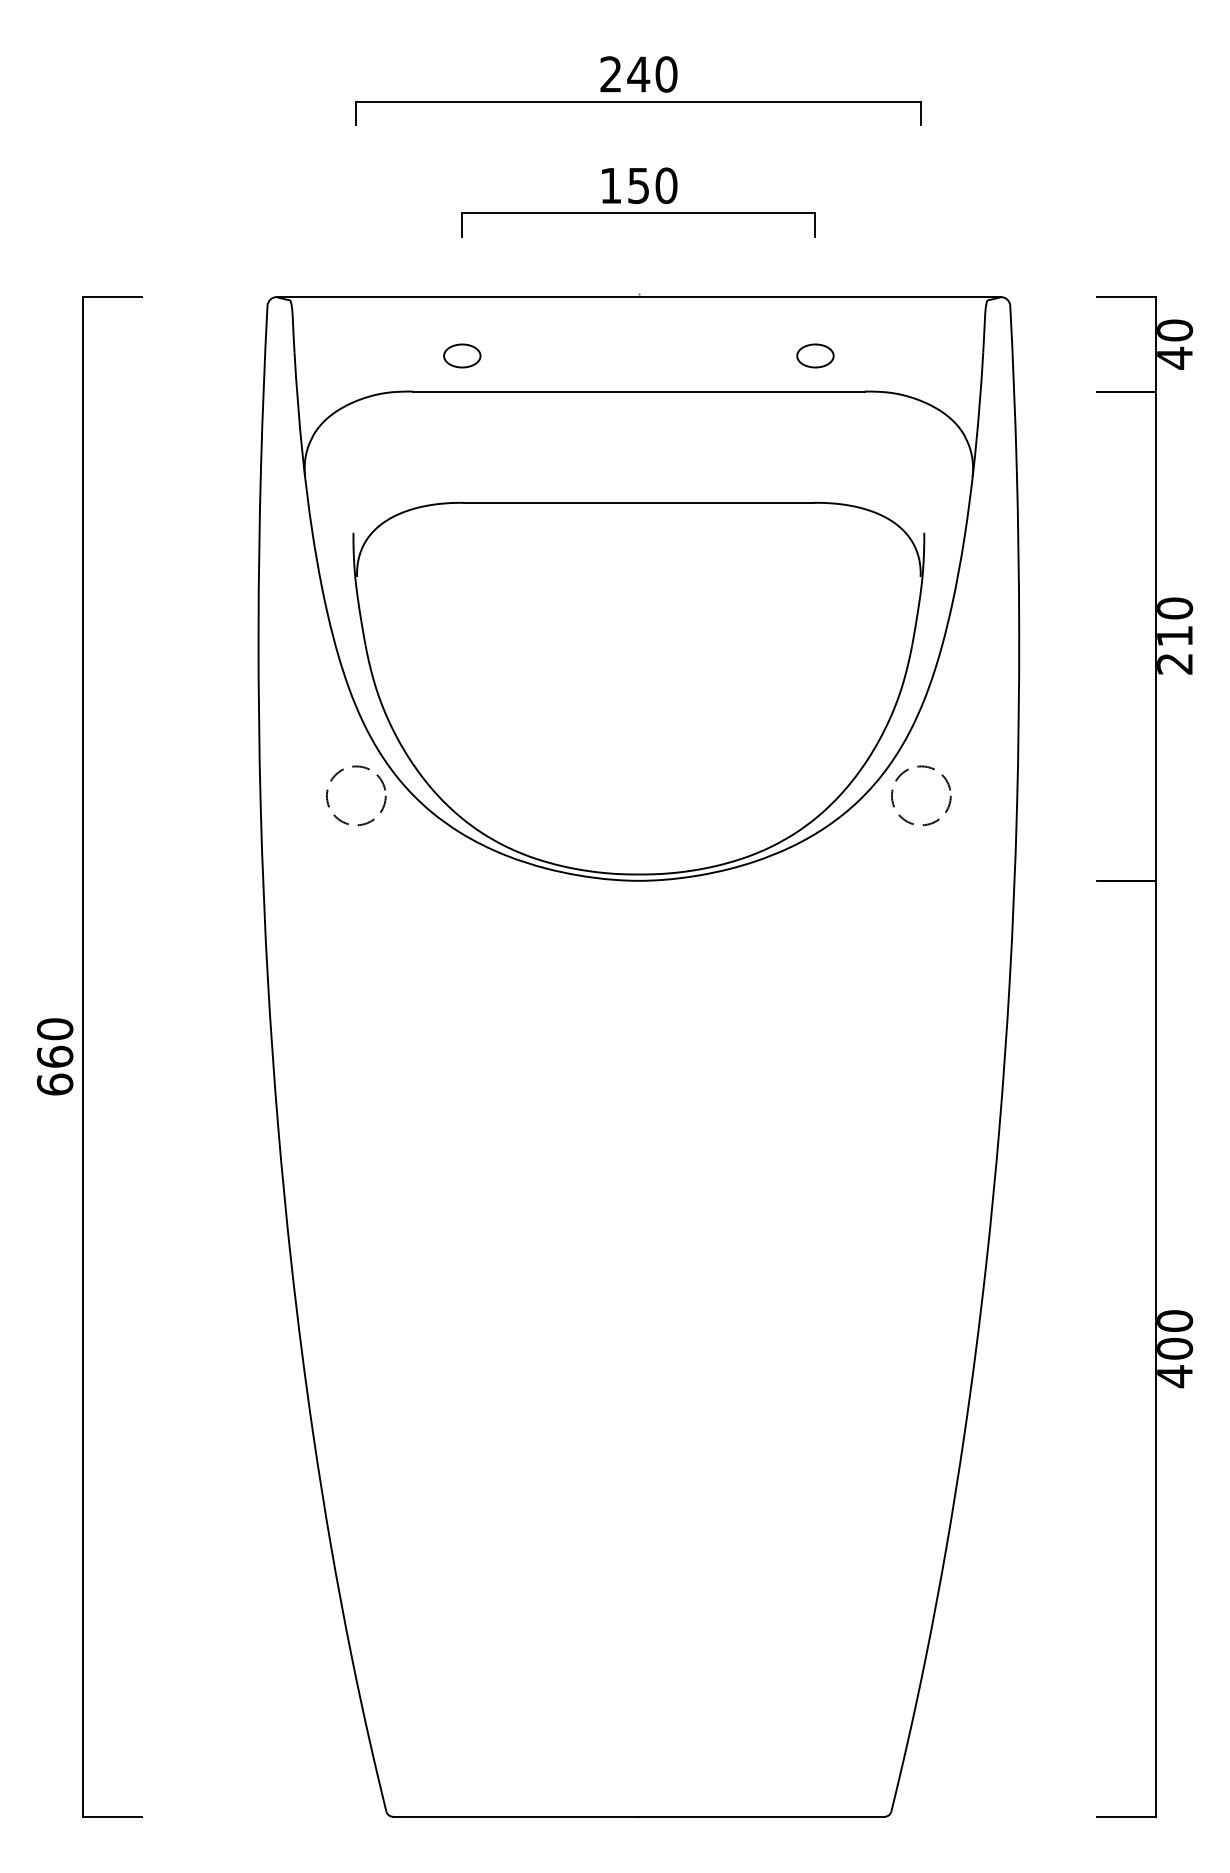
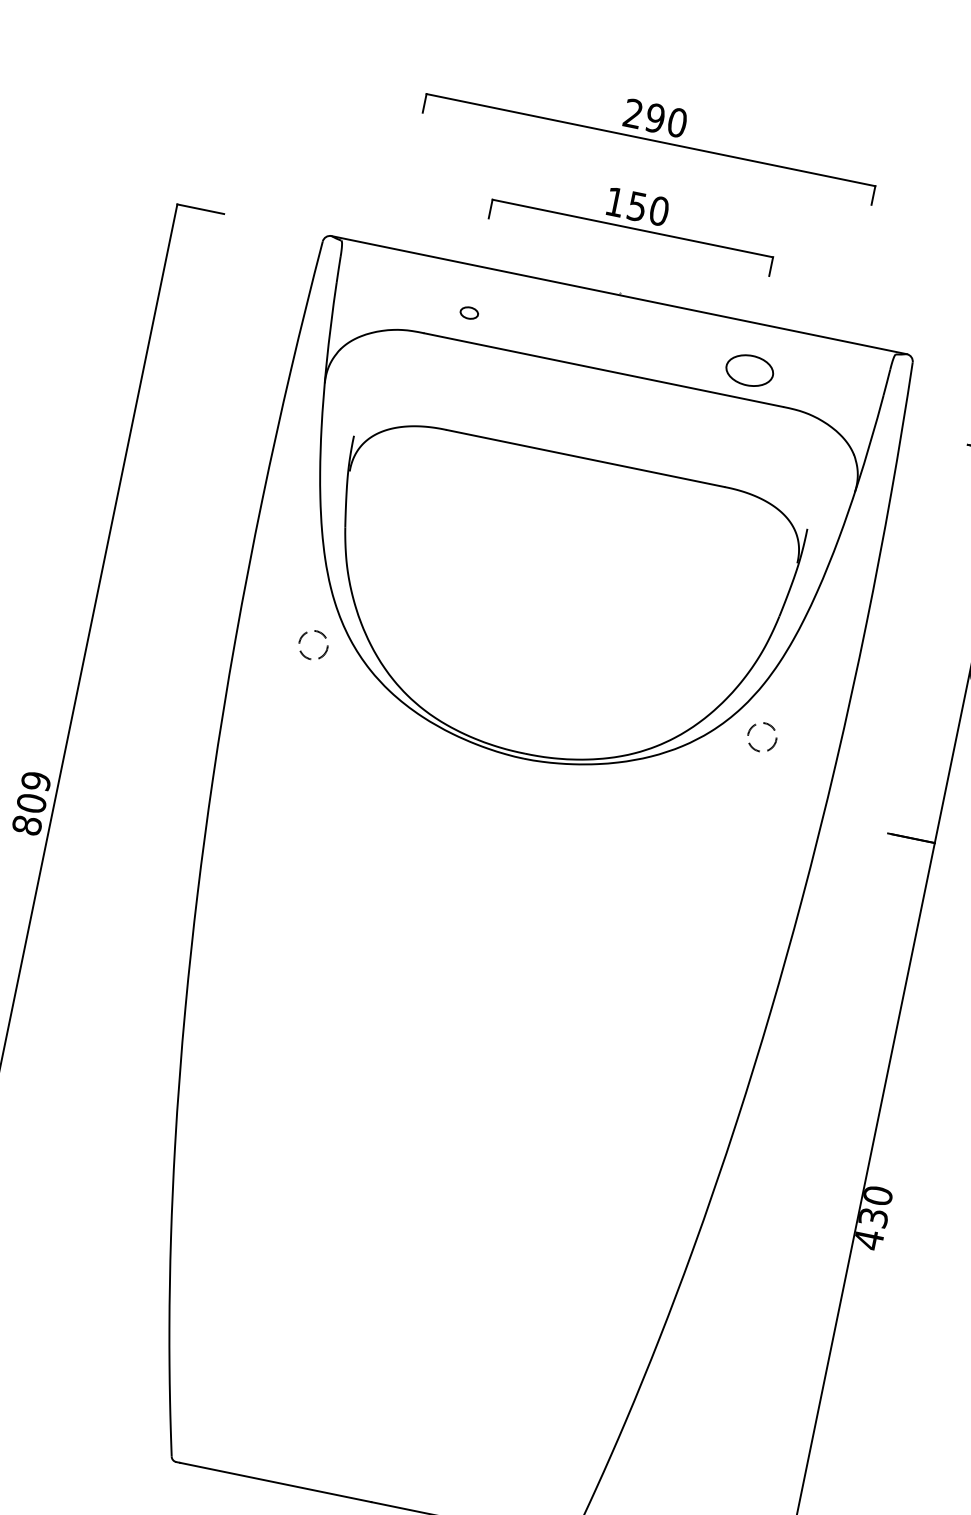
text: (638, 74) -> (655, 118), 240 -> 290
part: (462, 355) -> (469, 312), size x0.6
part: (815, 355) -> (749, 370), size x1.6
circle: (356, 795) -> (313, 644), size x0.6
circle: (921, 795) -> (762, 737), size x0.6
text: (54, 1056) -> (31, 802), 660 -> 809
text: (1175, 1348) -> (873, 1217), 400 -> 430

